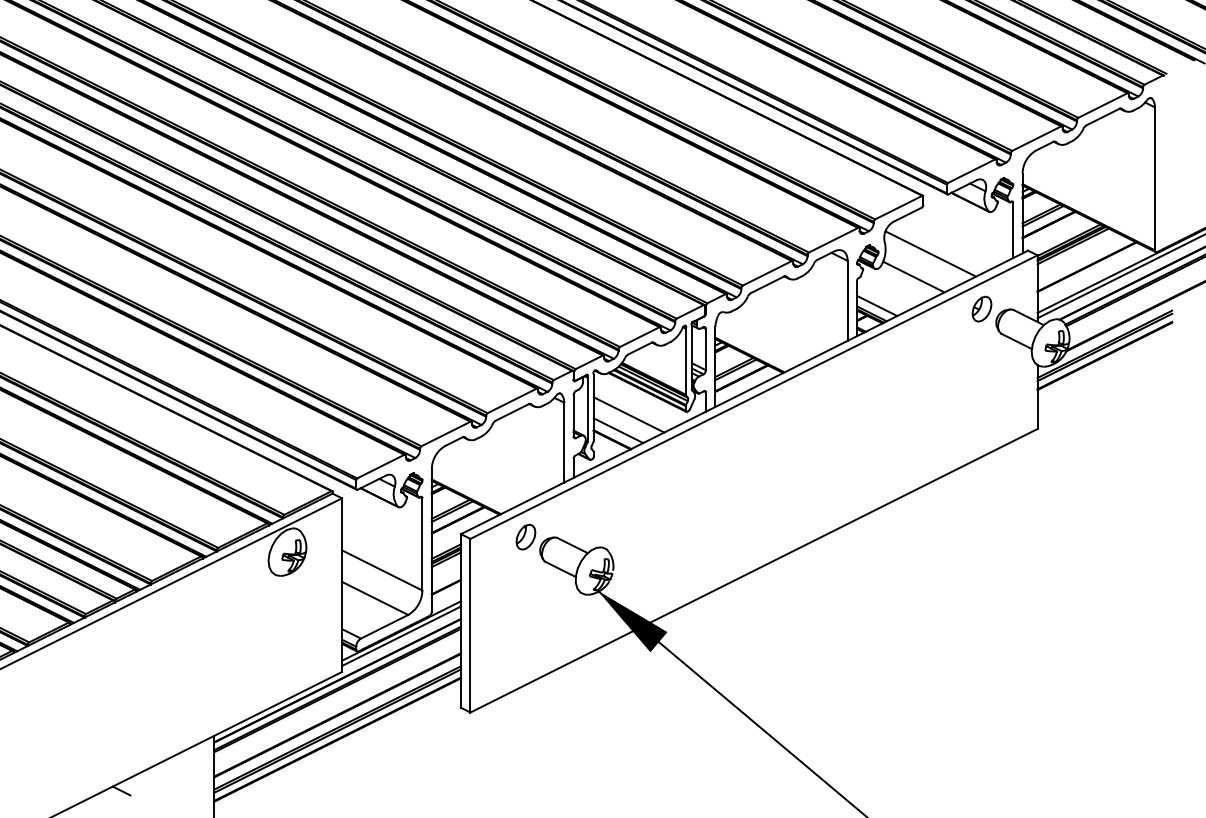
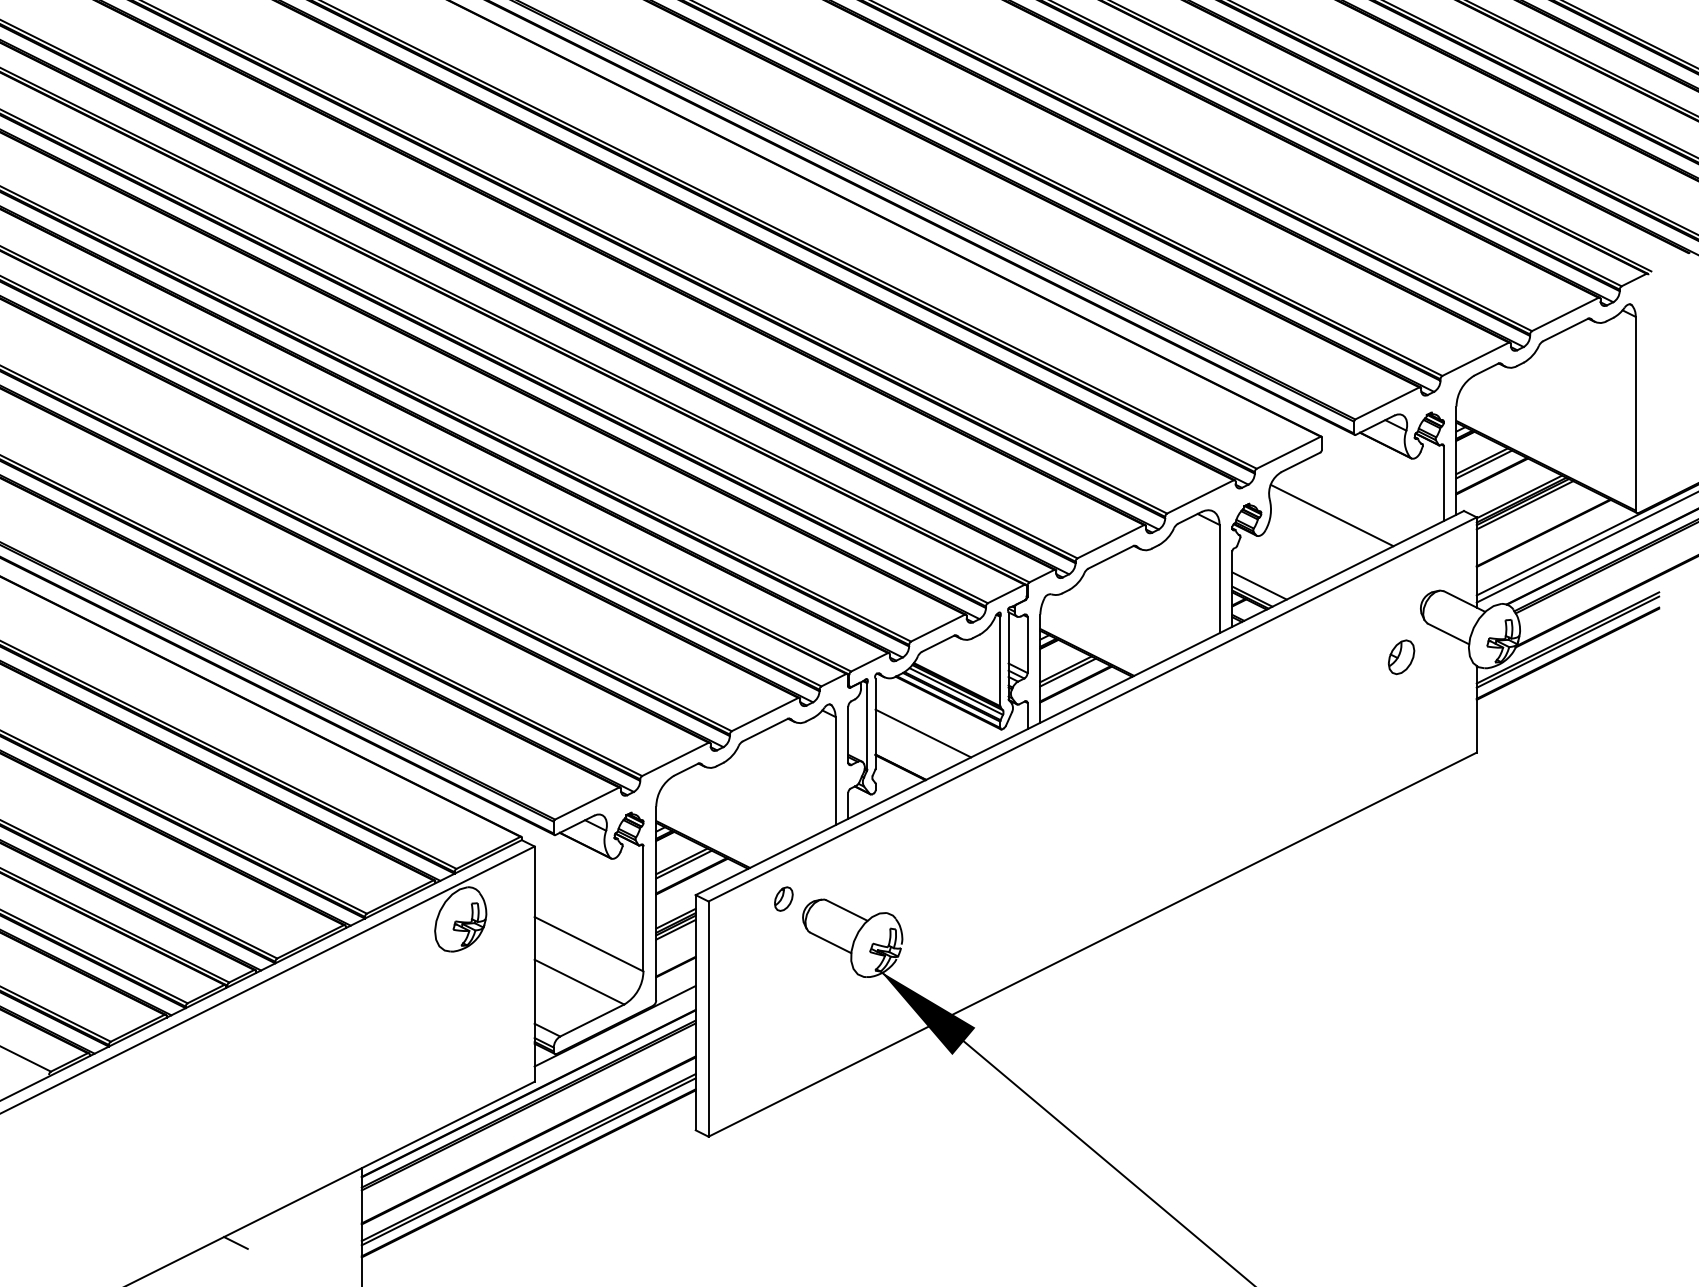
line: (913, 276) -> (1308, 546), removed
part: (981, 309) -> (1401, 657), moved
line: (618, 430) -> (908, 754), removed
part: (525, 536) -> (783, 898), size x0.7
line: (401, 636) -> (614, 1033), removed

